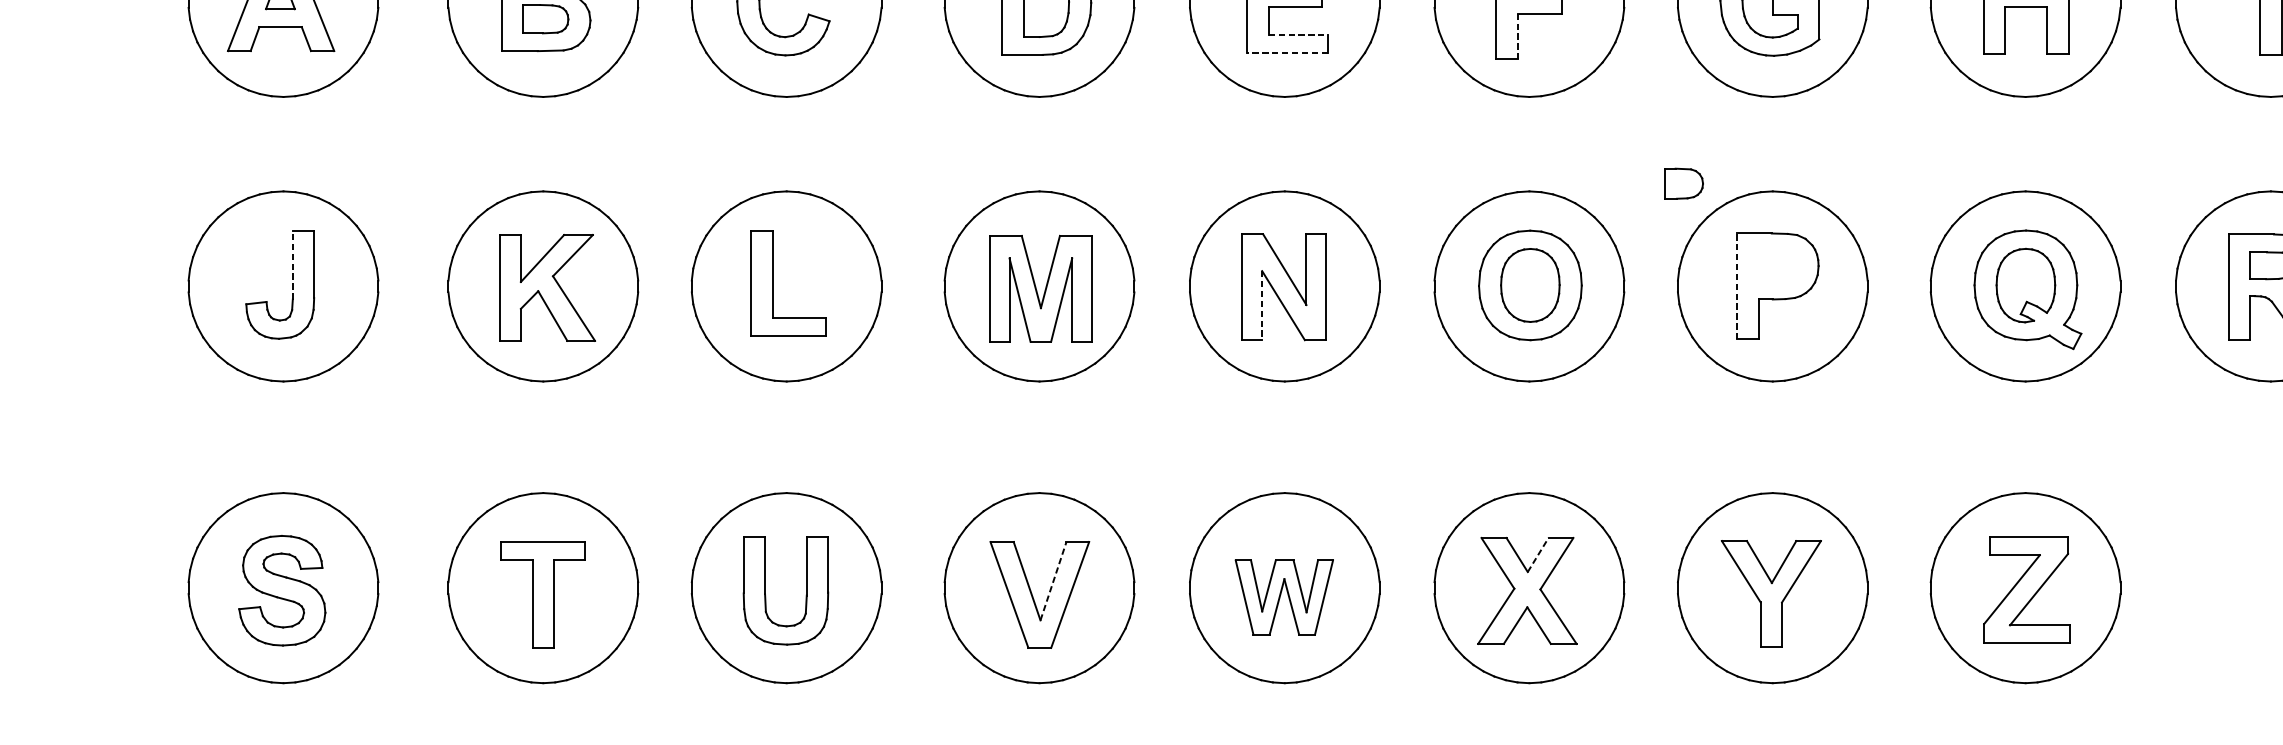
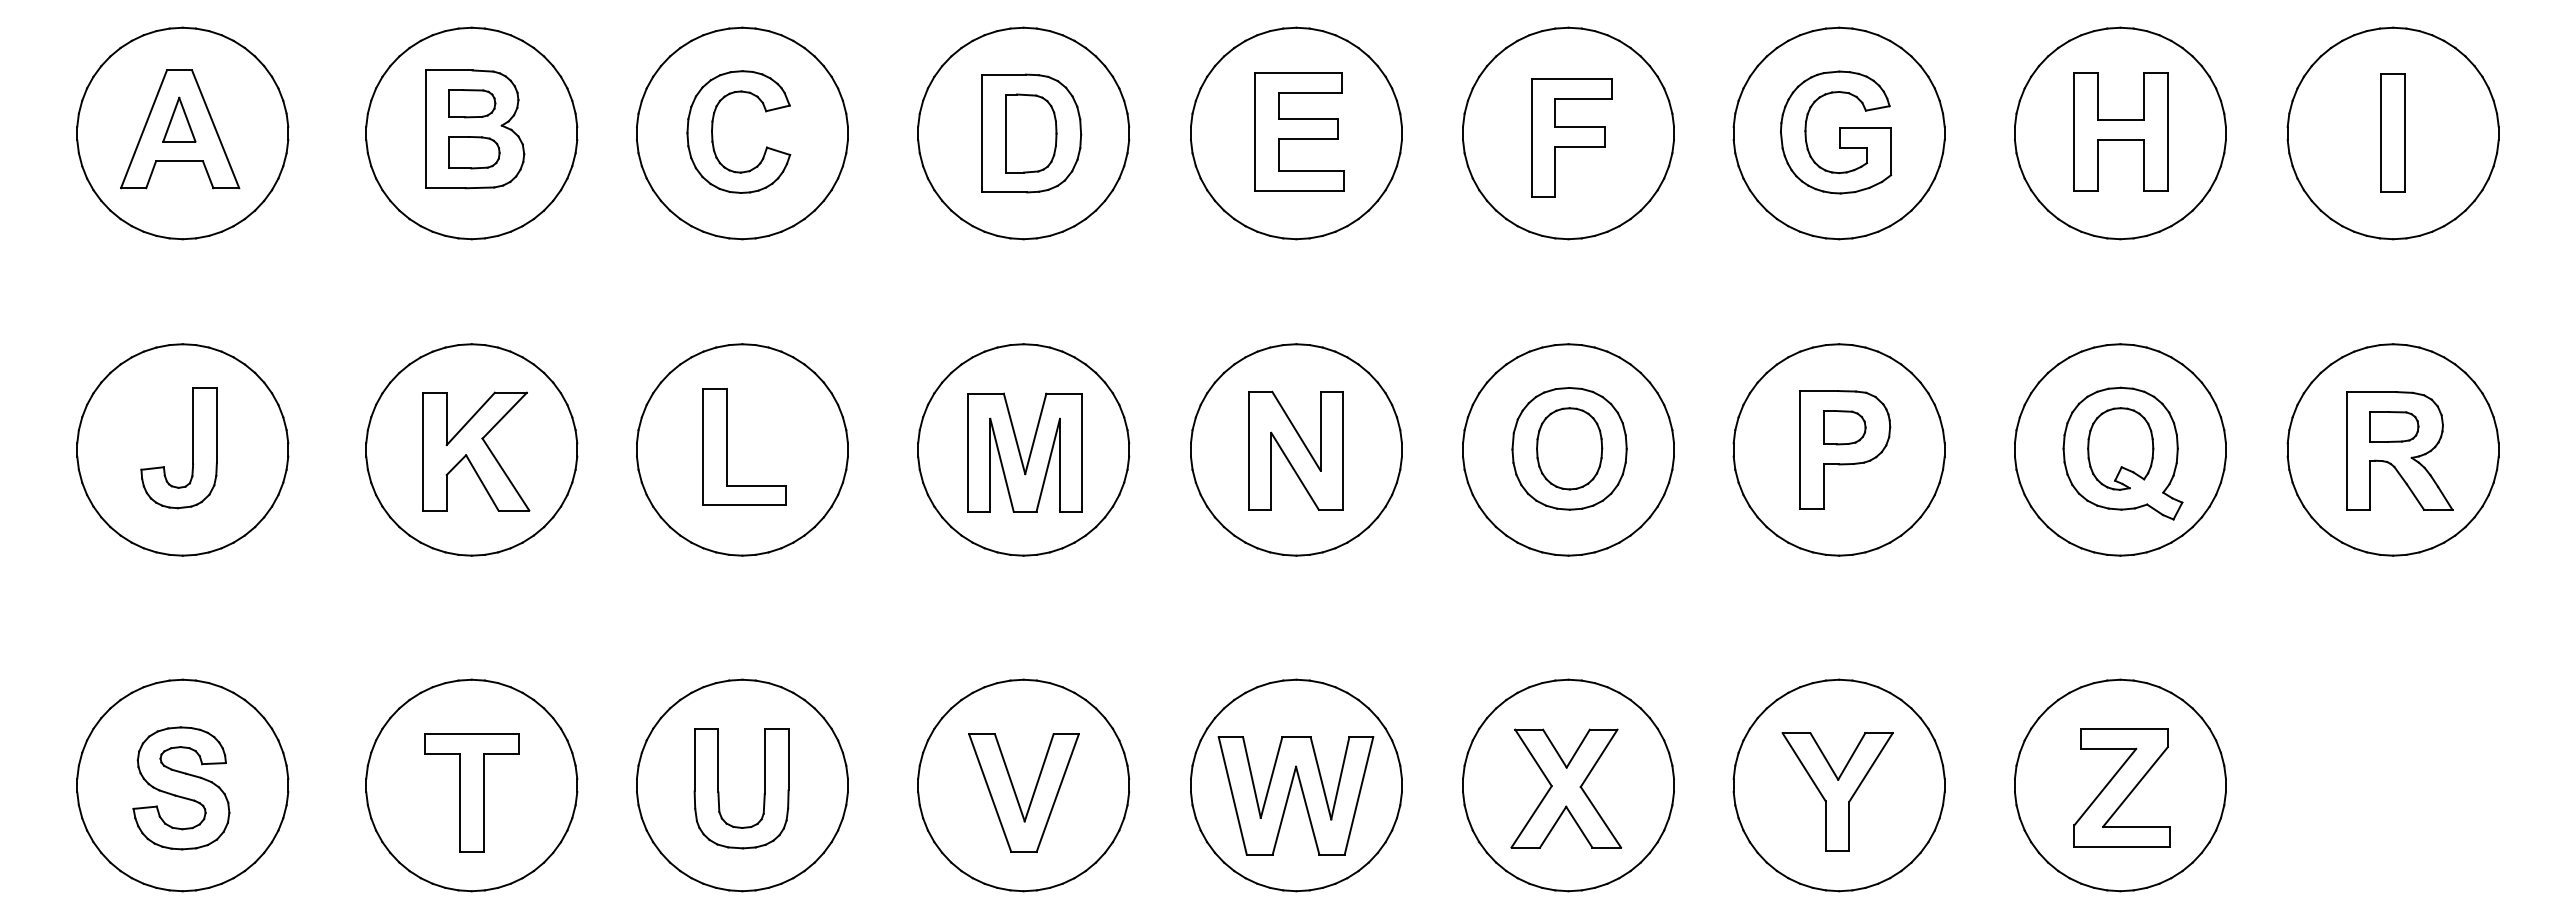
line: (1298, 35) -> (1311, 170), dashed -> solid
line: (1517, 36) -> (1555, 172), dashed -> solid
line: (1287, 53) -> (1299, 190), dashed -> solid
part: (1684, 183) -> (1844, 427), moved
line: (293, 264) -> (193, 425), dashed -> solid
line: (1737, 286) -> (1799, 449), dashed -> solid
line: (1262, 305) -> (1271, 471), dashed -> solid
line: (1538, 554) -> (1578, 748), dashed -> solid
line: (1053, 580) -> (1039, 777), dashed -> solid
part: (1283, 597) -> (1295, 795), size x1.43

